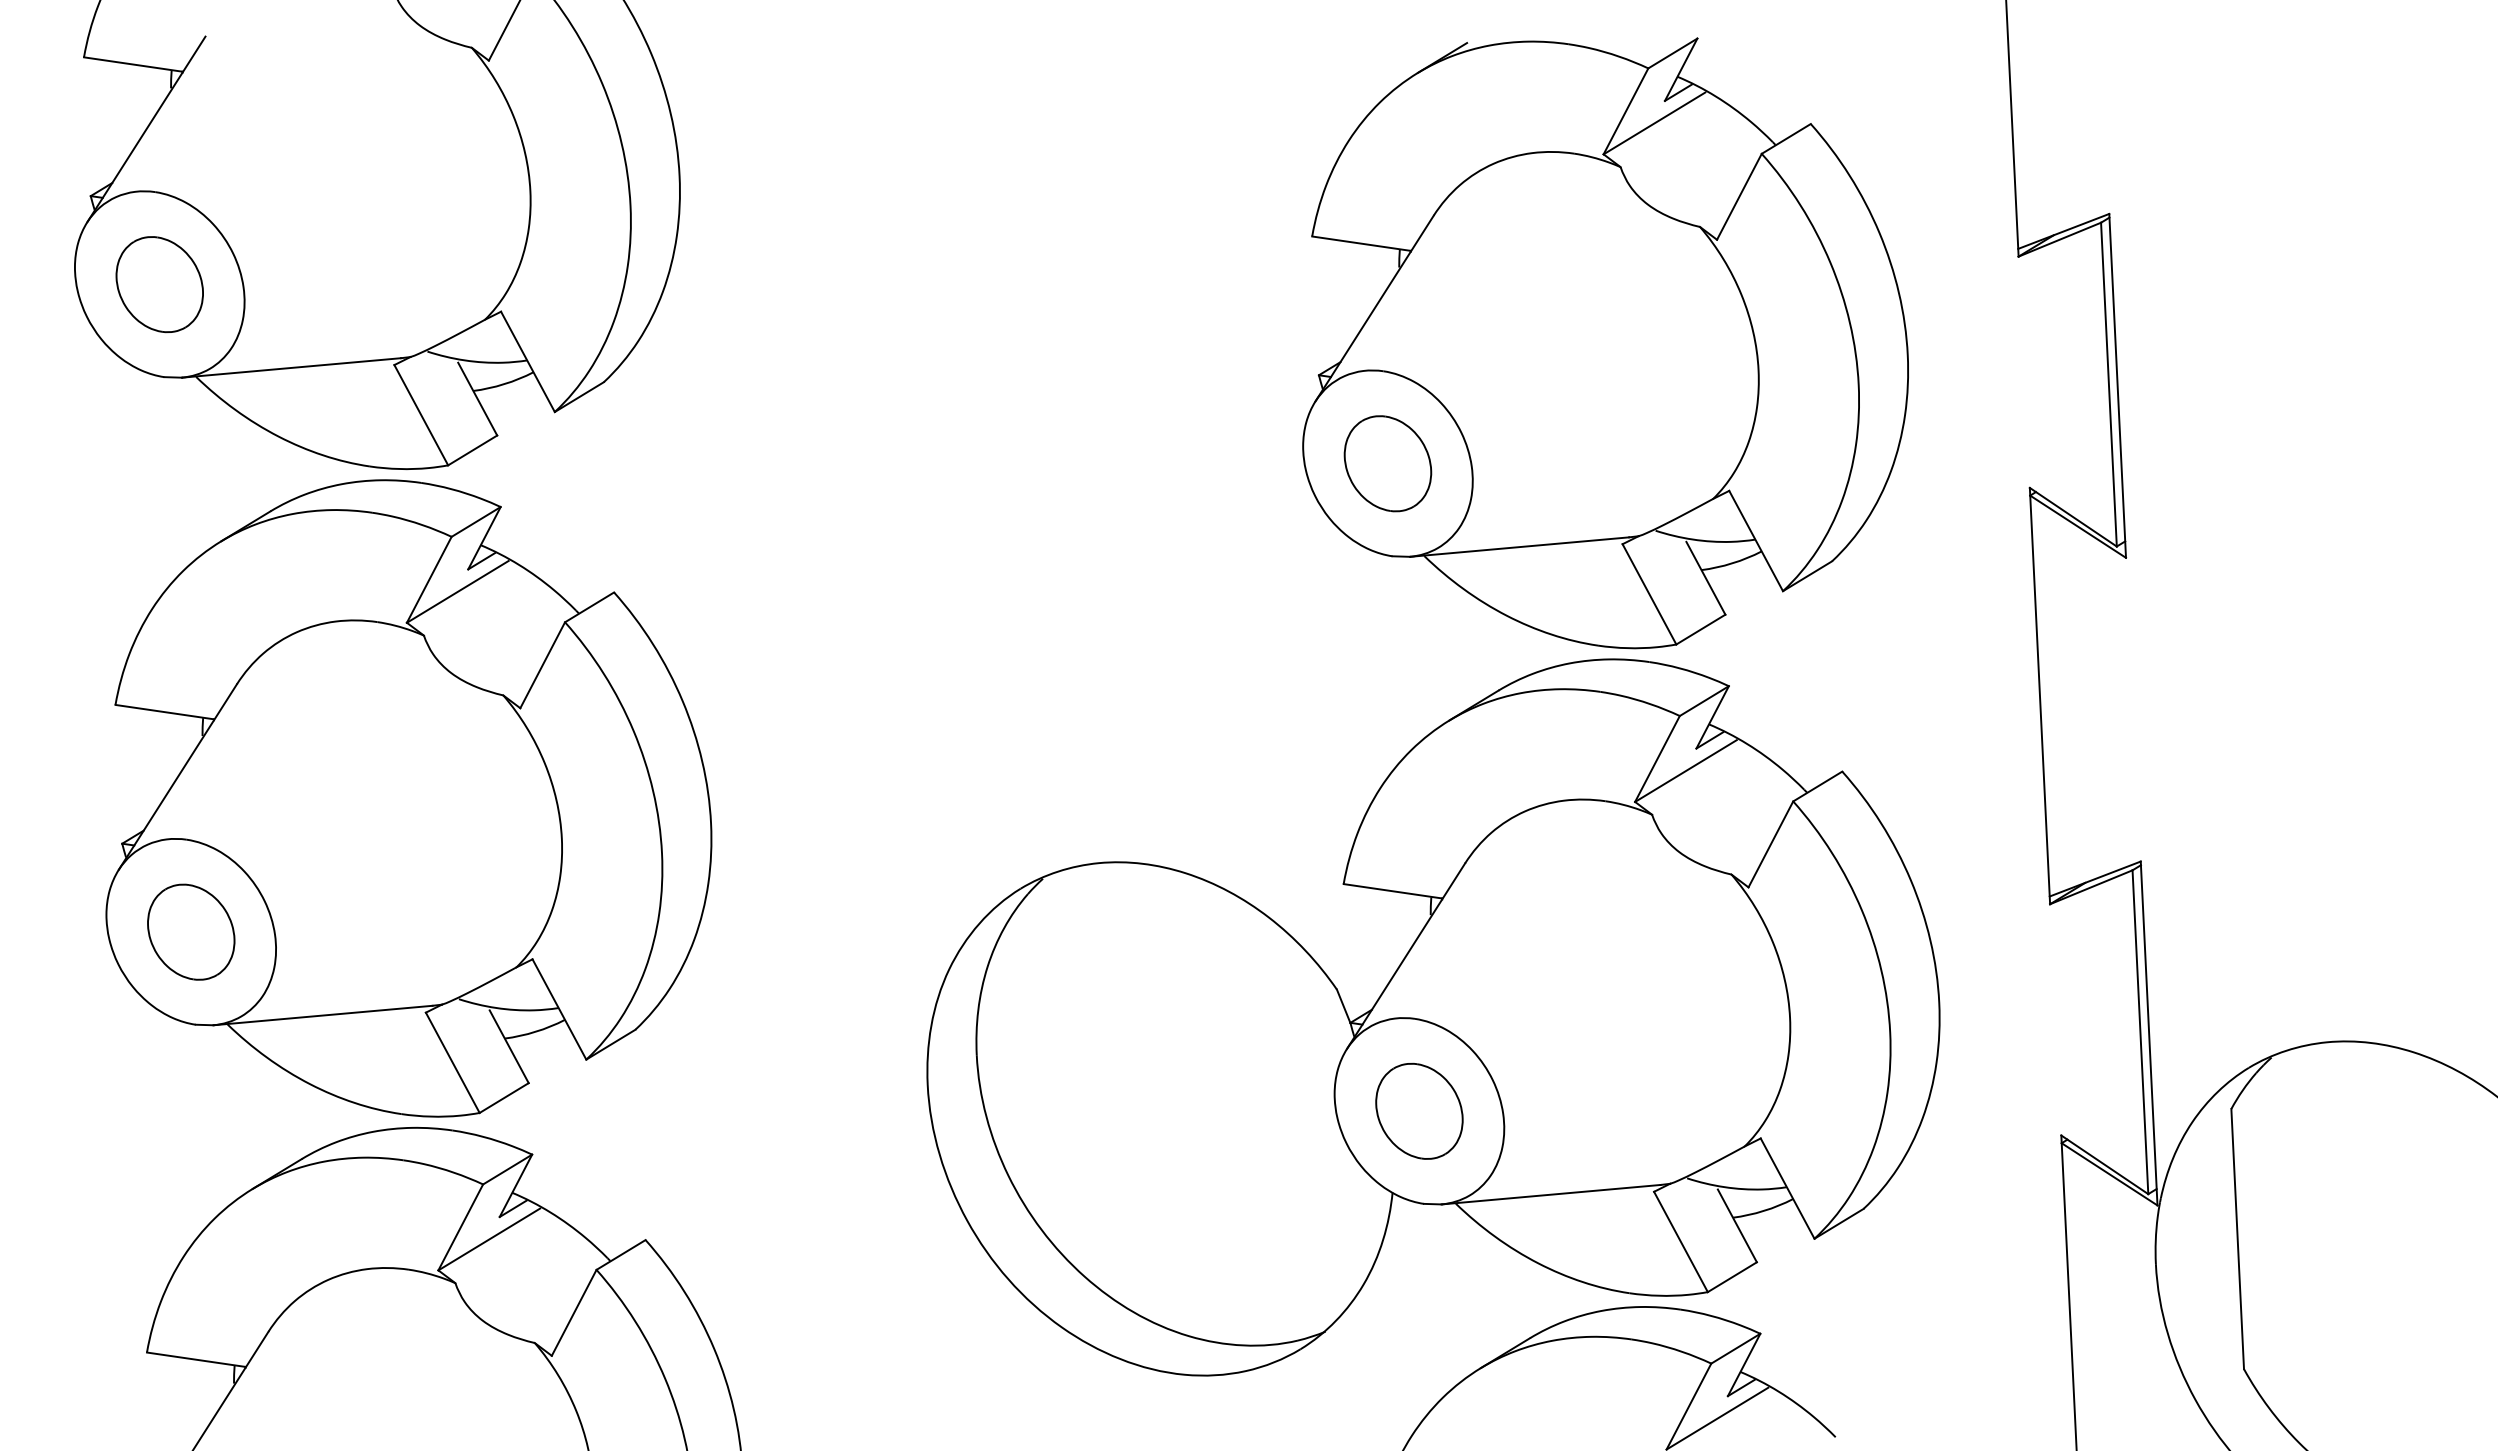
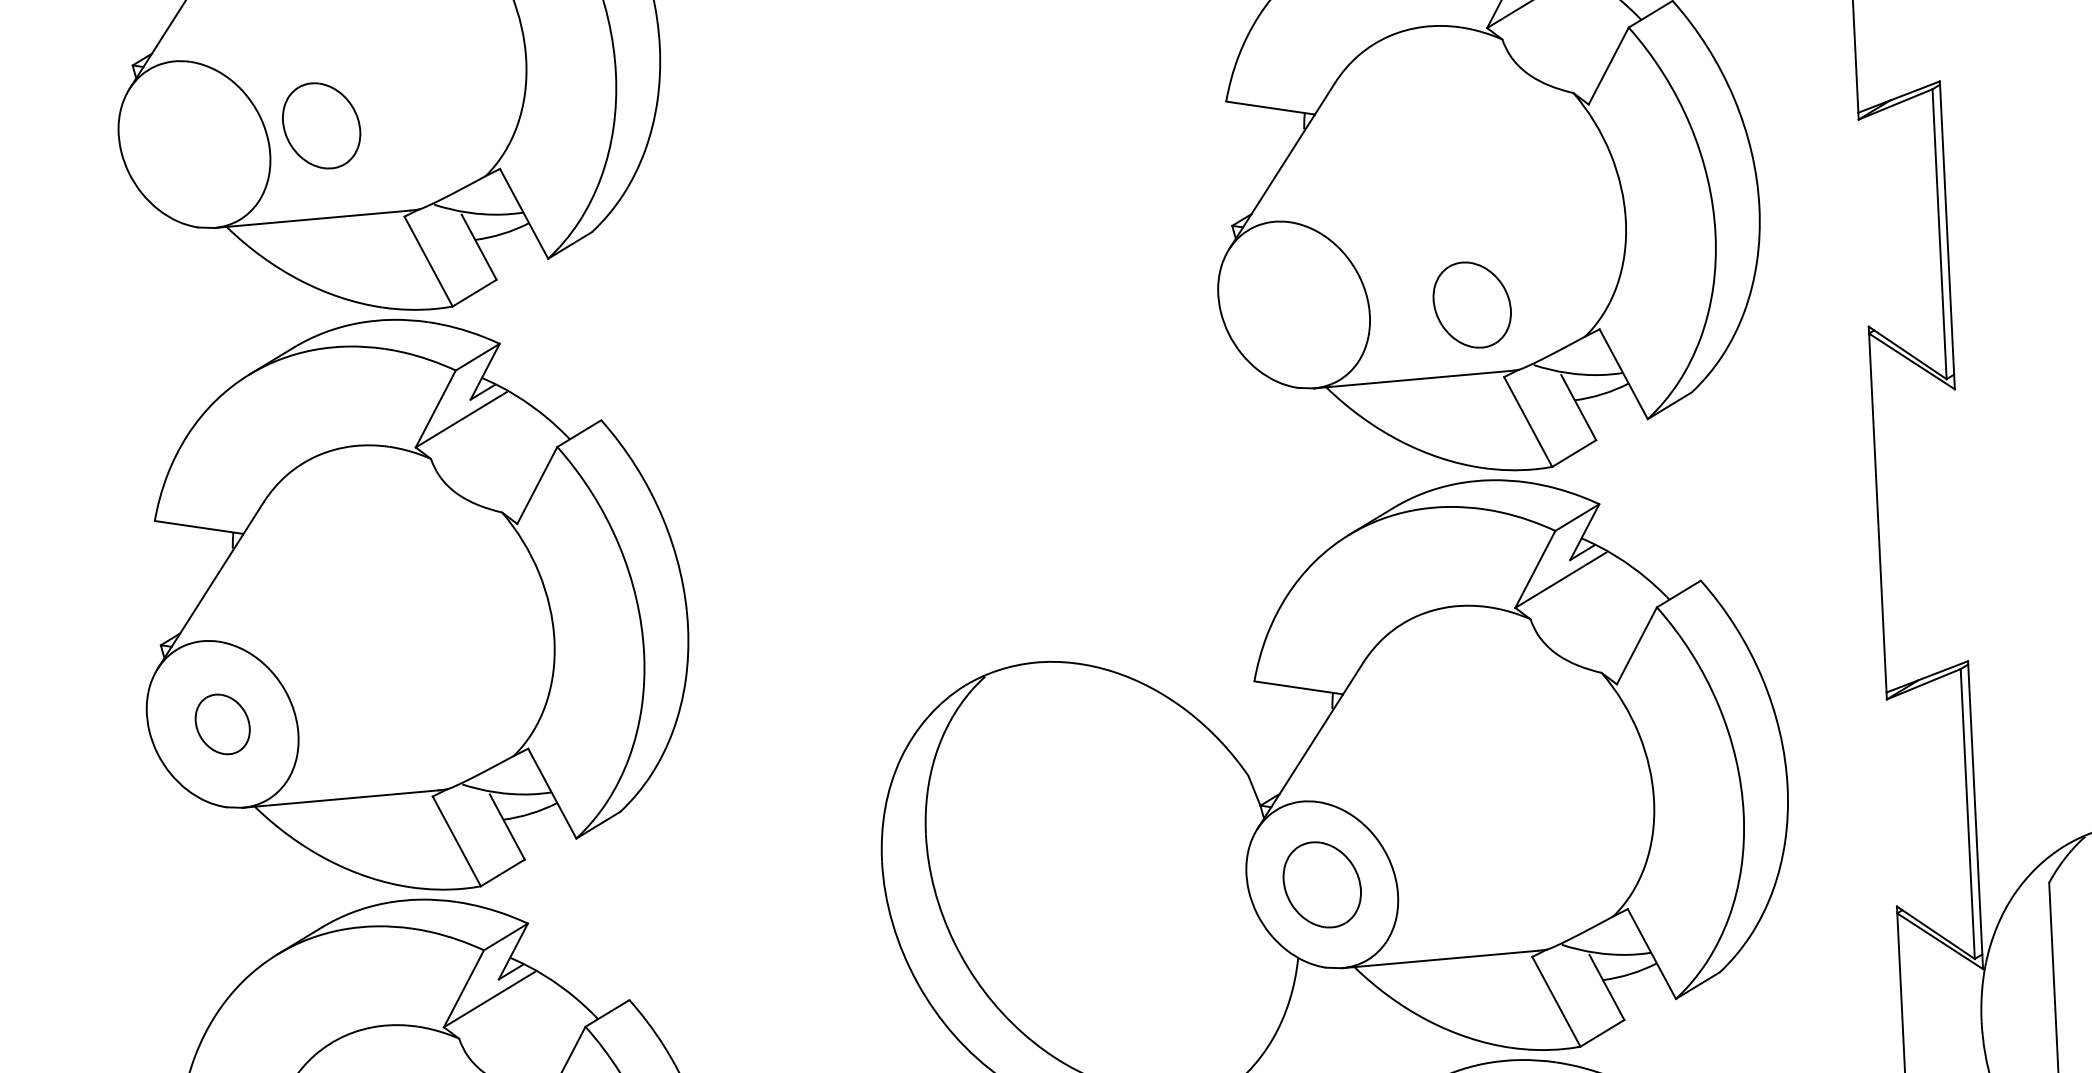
part: (159, 284) -> (321, 125), moved
part: (1387, 463) -> (1471, 304), moved
part: (191, 931) -> (222, 723), size x0.7

